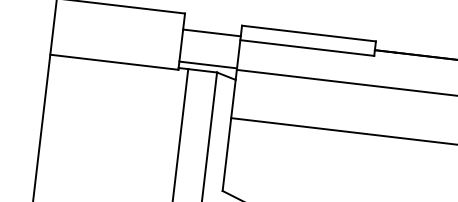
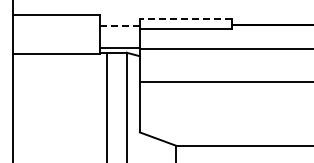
line: (212, 33) -> (120, 26), solid -> dashed
line: (308, 34) -> (185, 19), solid -> dashed

